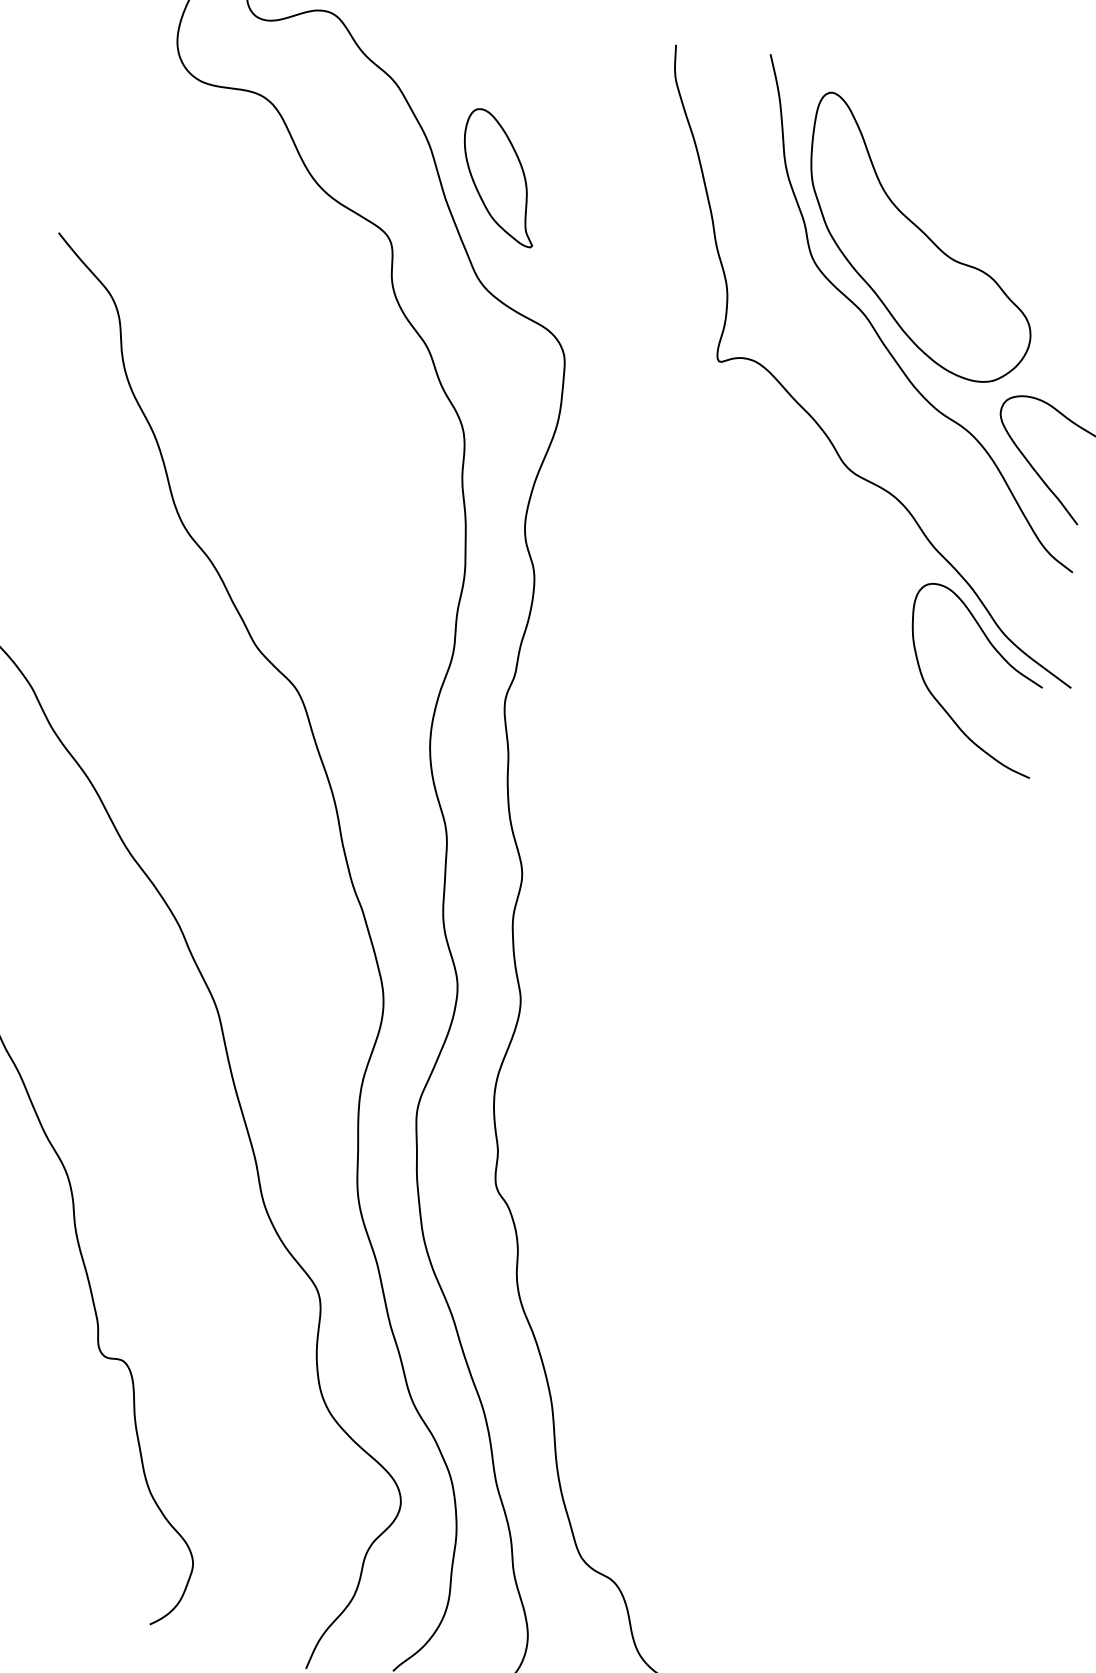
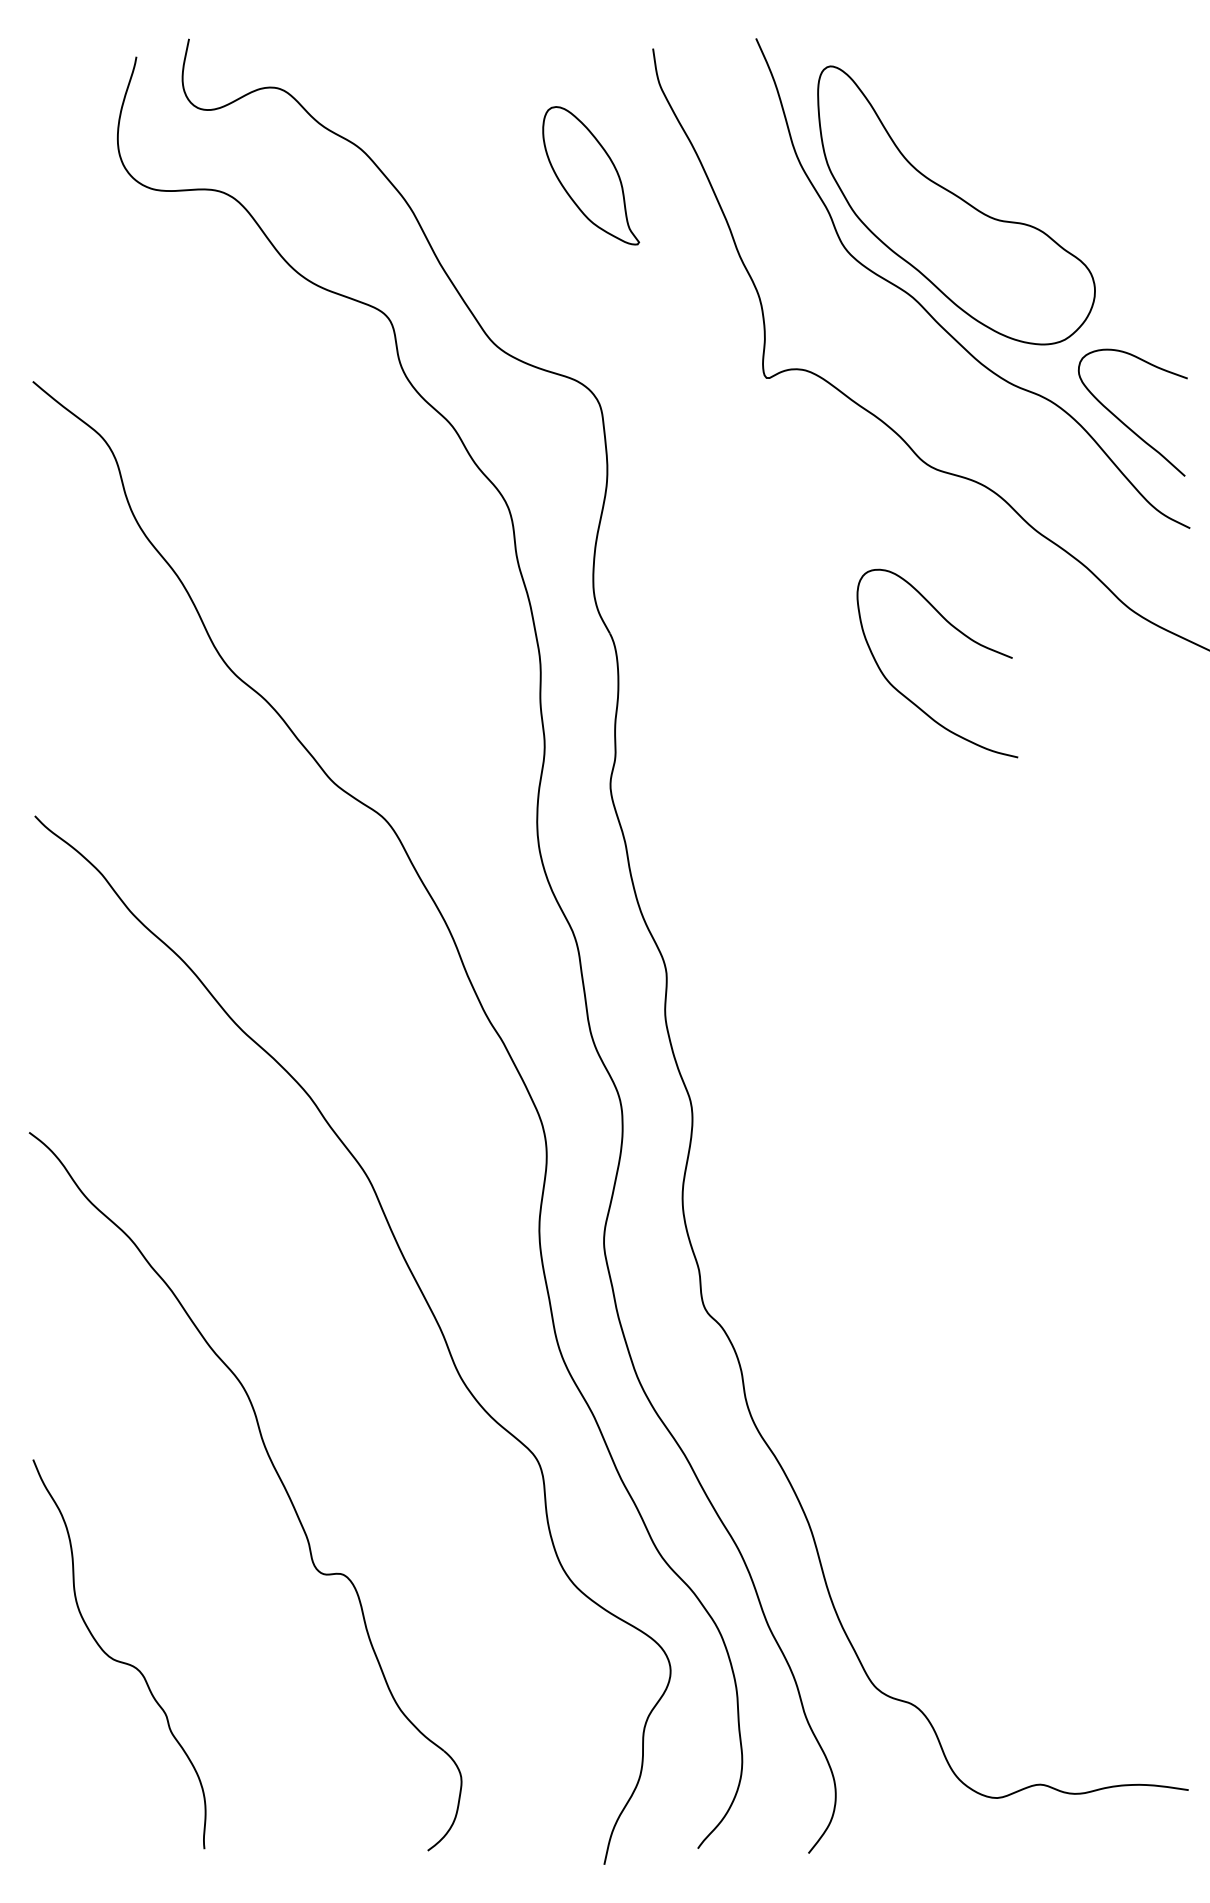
part: (501, 177) -> (591, 175), moved
curve: (999, 655) -> (959, 632), moved

